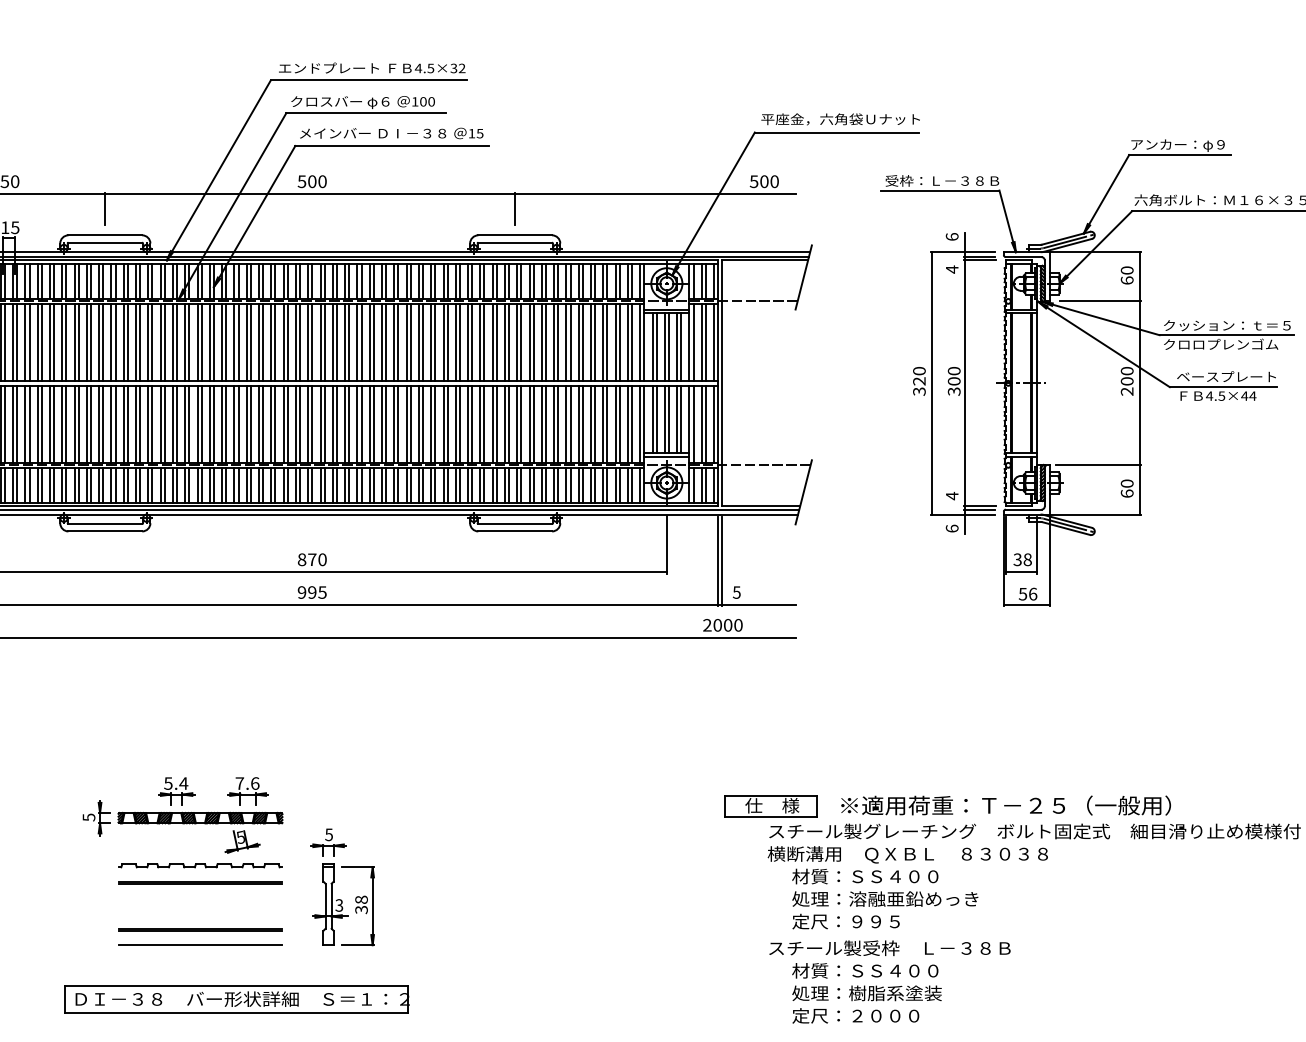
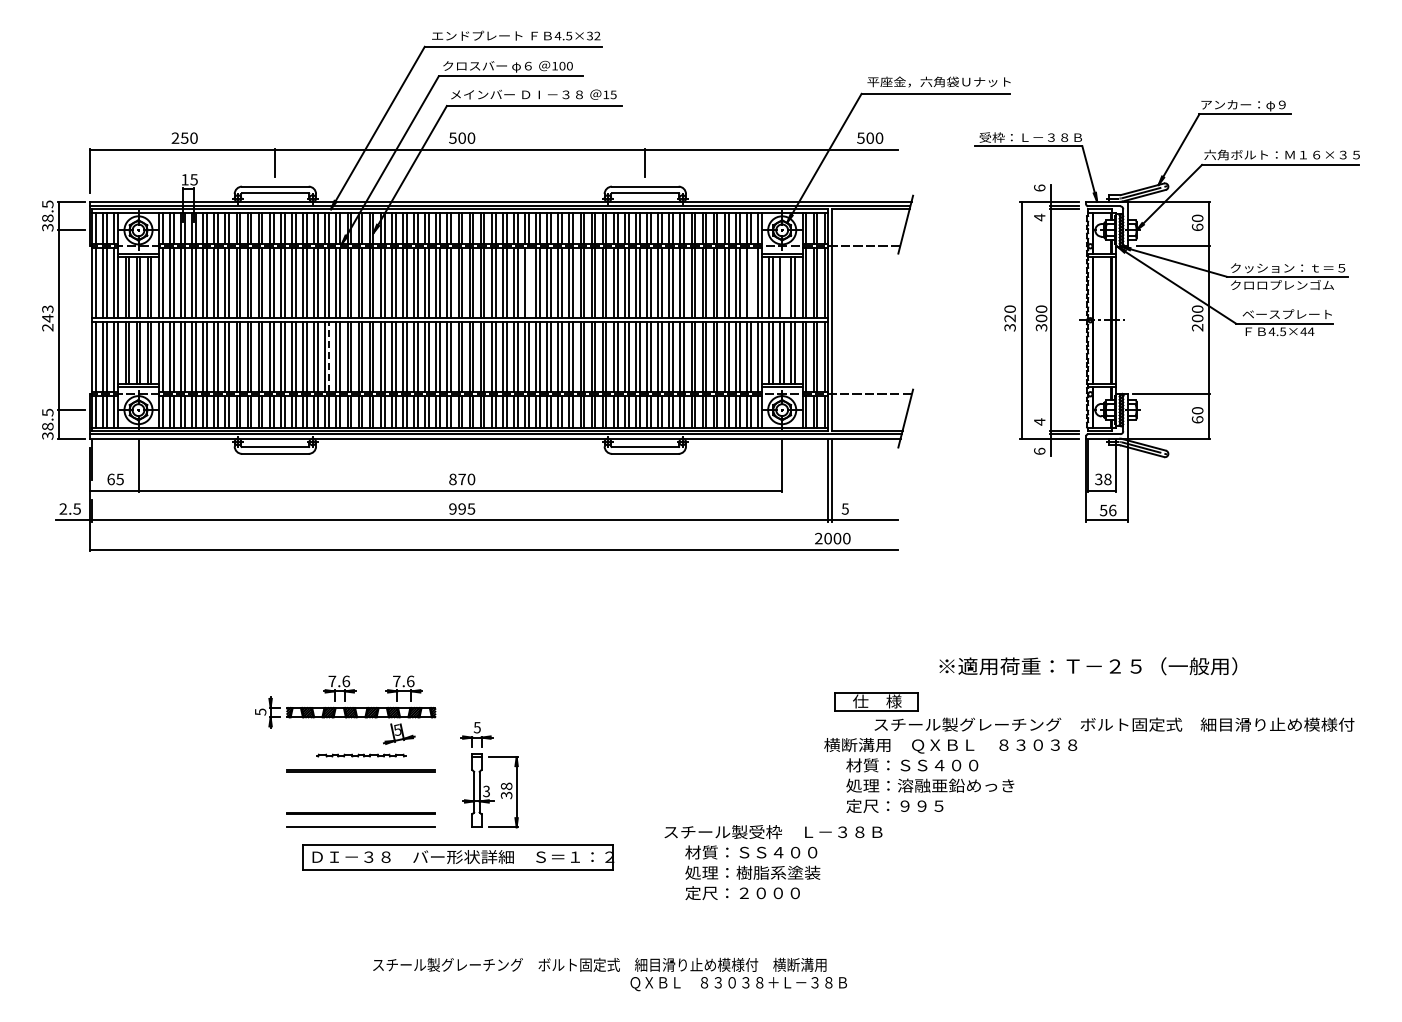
line: (385, 342) -> (528, 283), removed
line: (631, 342) -> (750, 283), removed
line: (669, 347) -> (784, 287), removed
line: (165, 424) -> (329, 357), solid -> dashed
text: (176, 783) -> (339, 681), 5.4 -> 7.6
text: (1006, 805) -> (1088, 666), moved
part: (199, 865) -> (360, 755), size x0.6
text: (907, 887) -> (950, 775), moved
text: (889, 981) -> (773, 862), moved
part: (237, 999) -> (458, 857), moved

